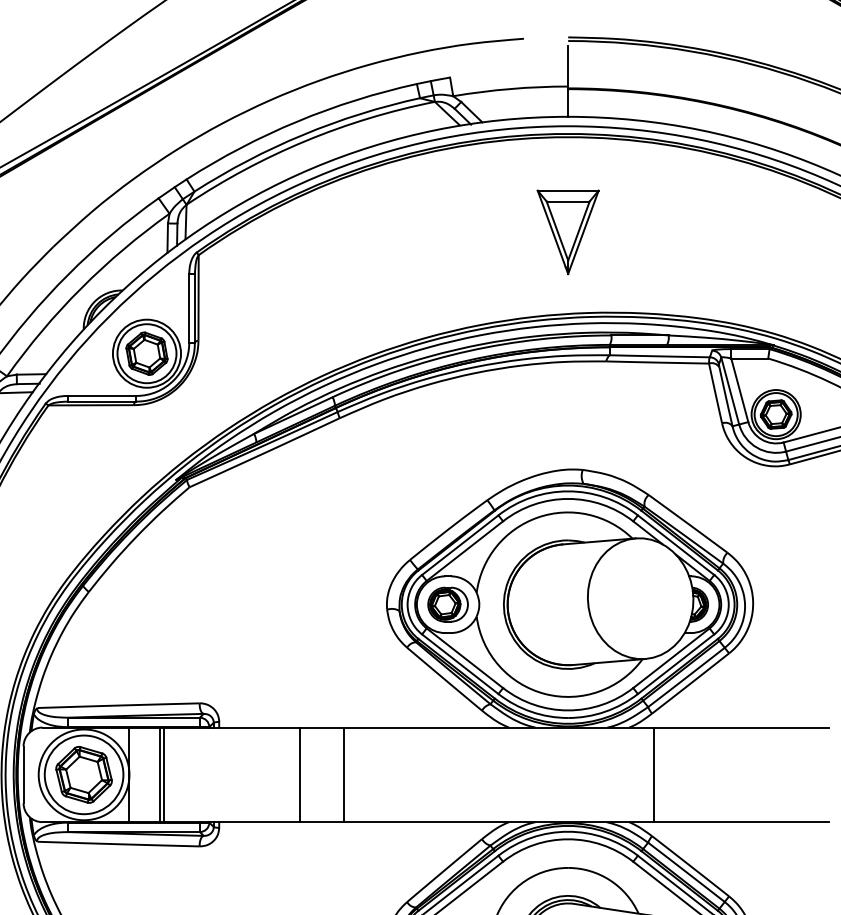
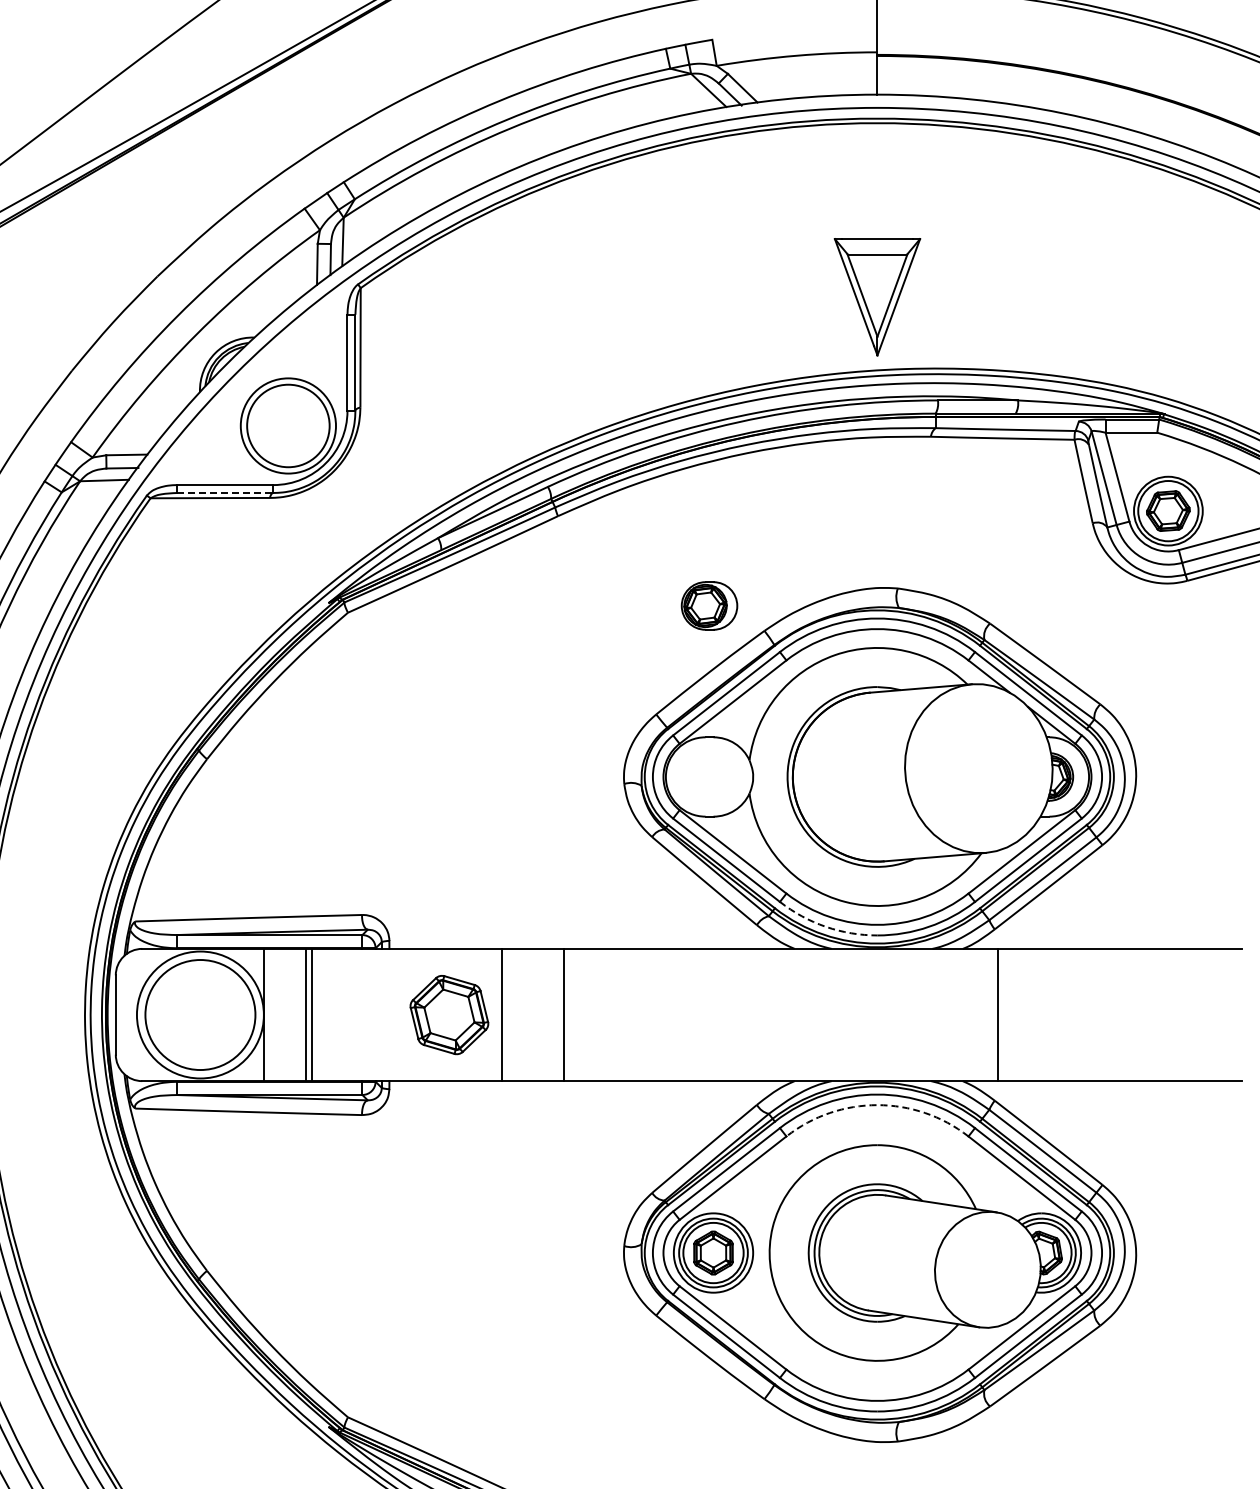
part: (568, 232) -> (877, 297), moved
part: (147, 353) -> (288, 425), removed
line: (102, 401) -> (225, 493), solid -> dashed
part: (448, 604) -> (709, 605), moved
arc: (531, 711) -> (825, 926), solid -> dashed
part: (84, 775) -> (449, 1015), moved
arc: (568, 839) -> (877, 1105), solid -> dashed

